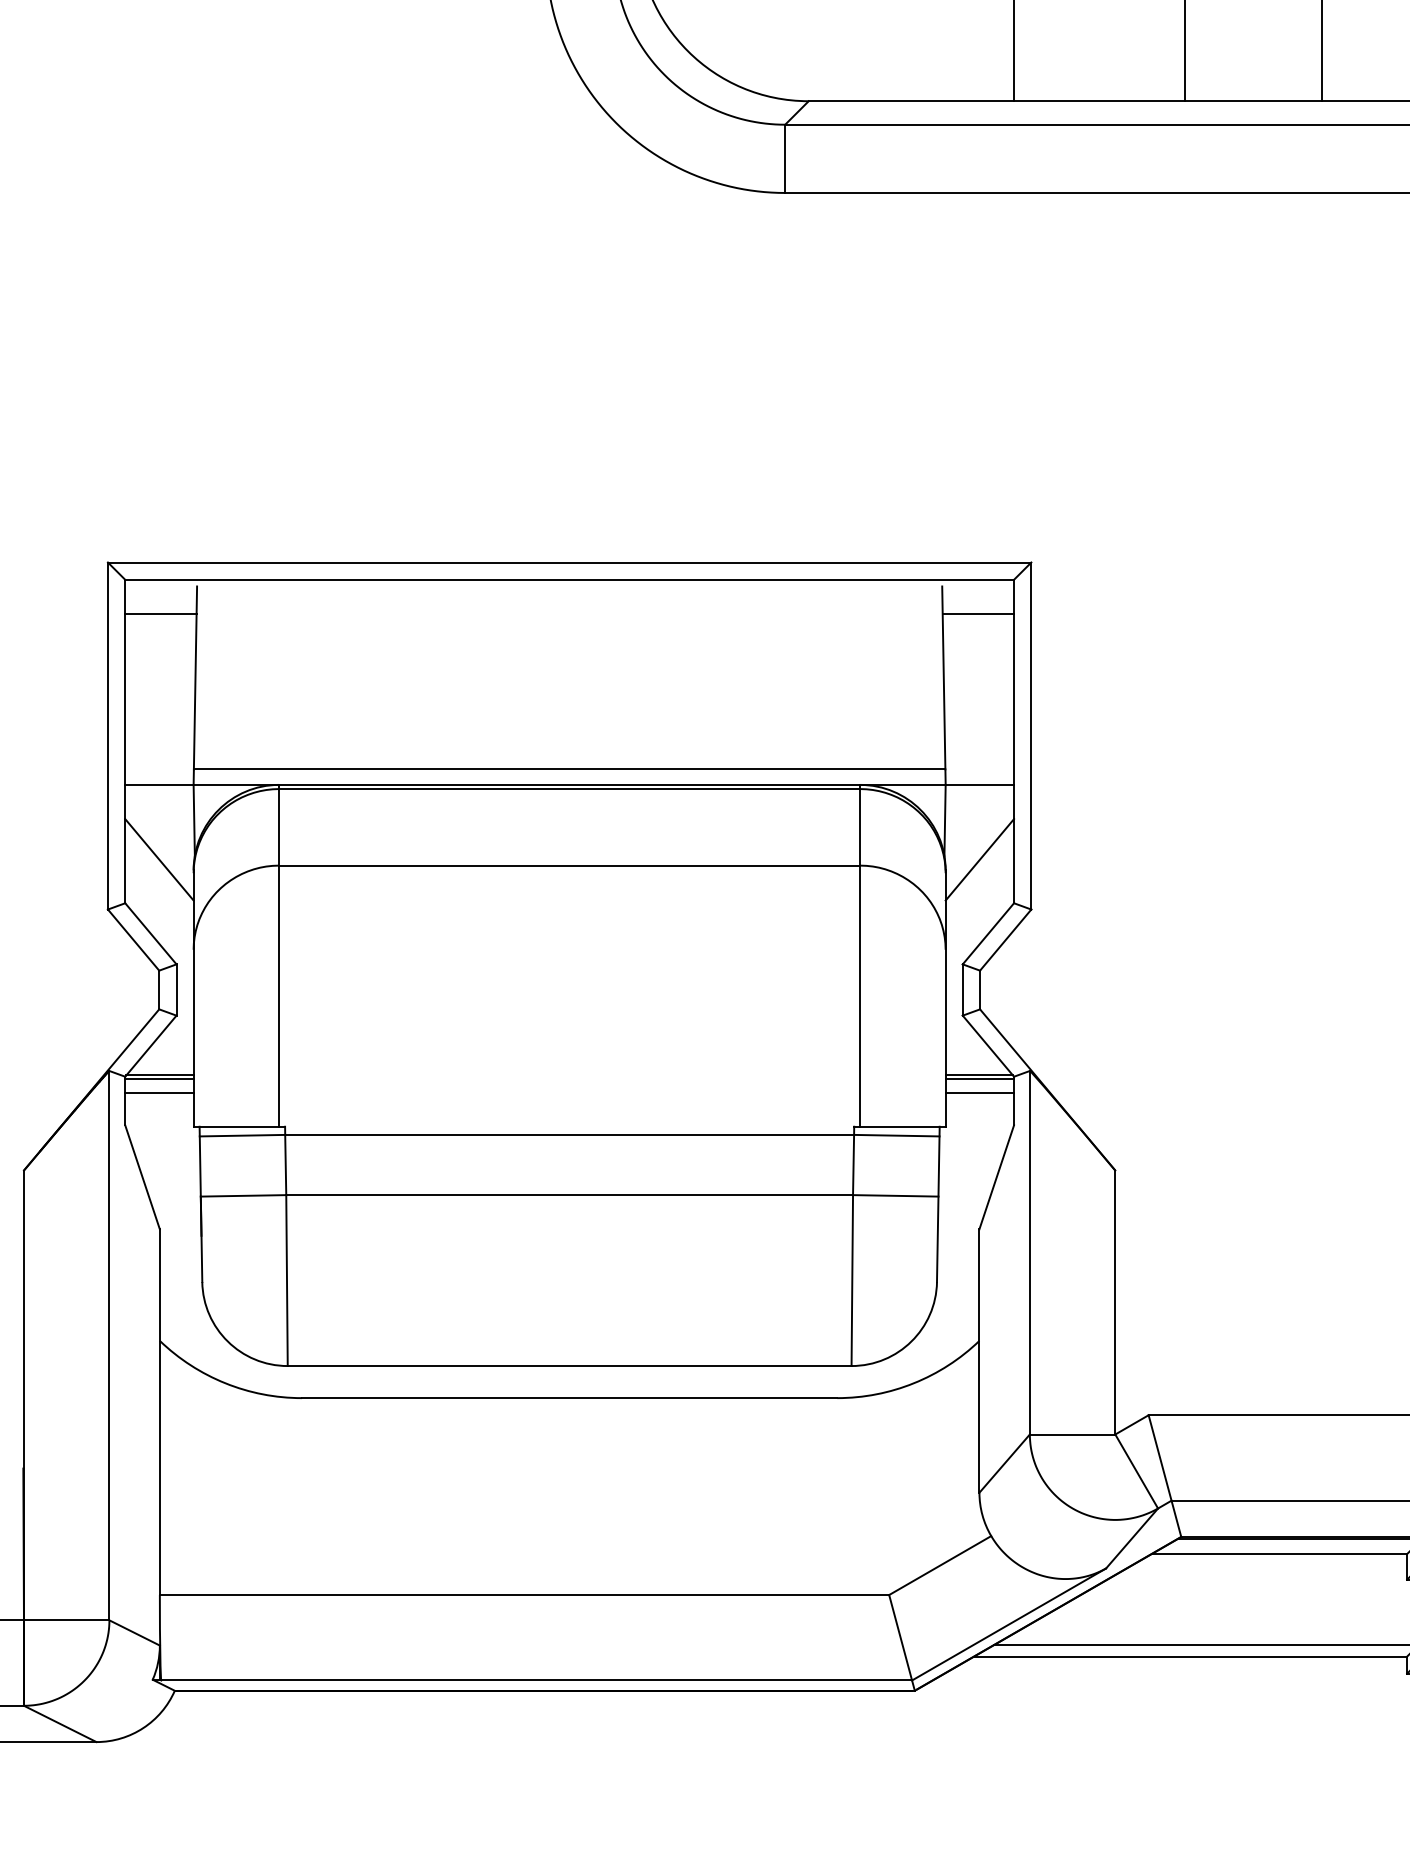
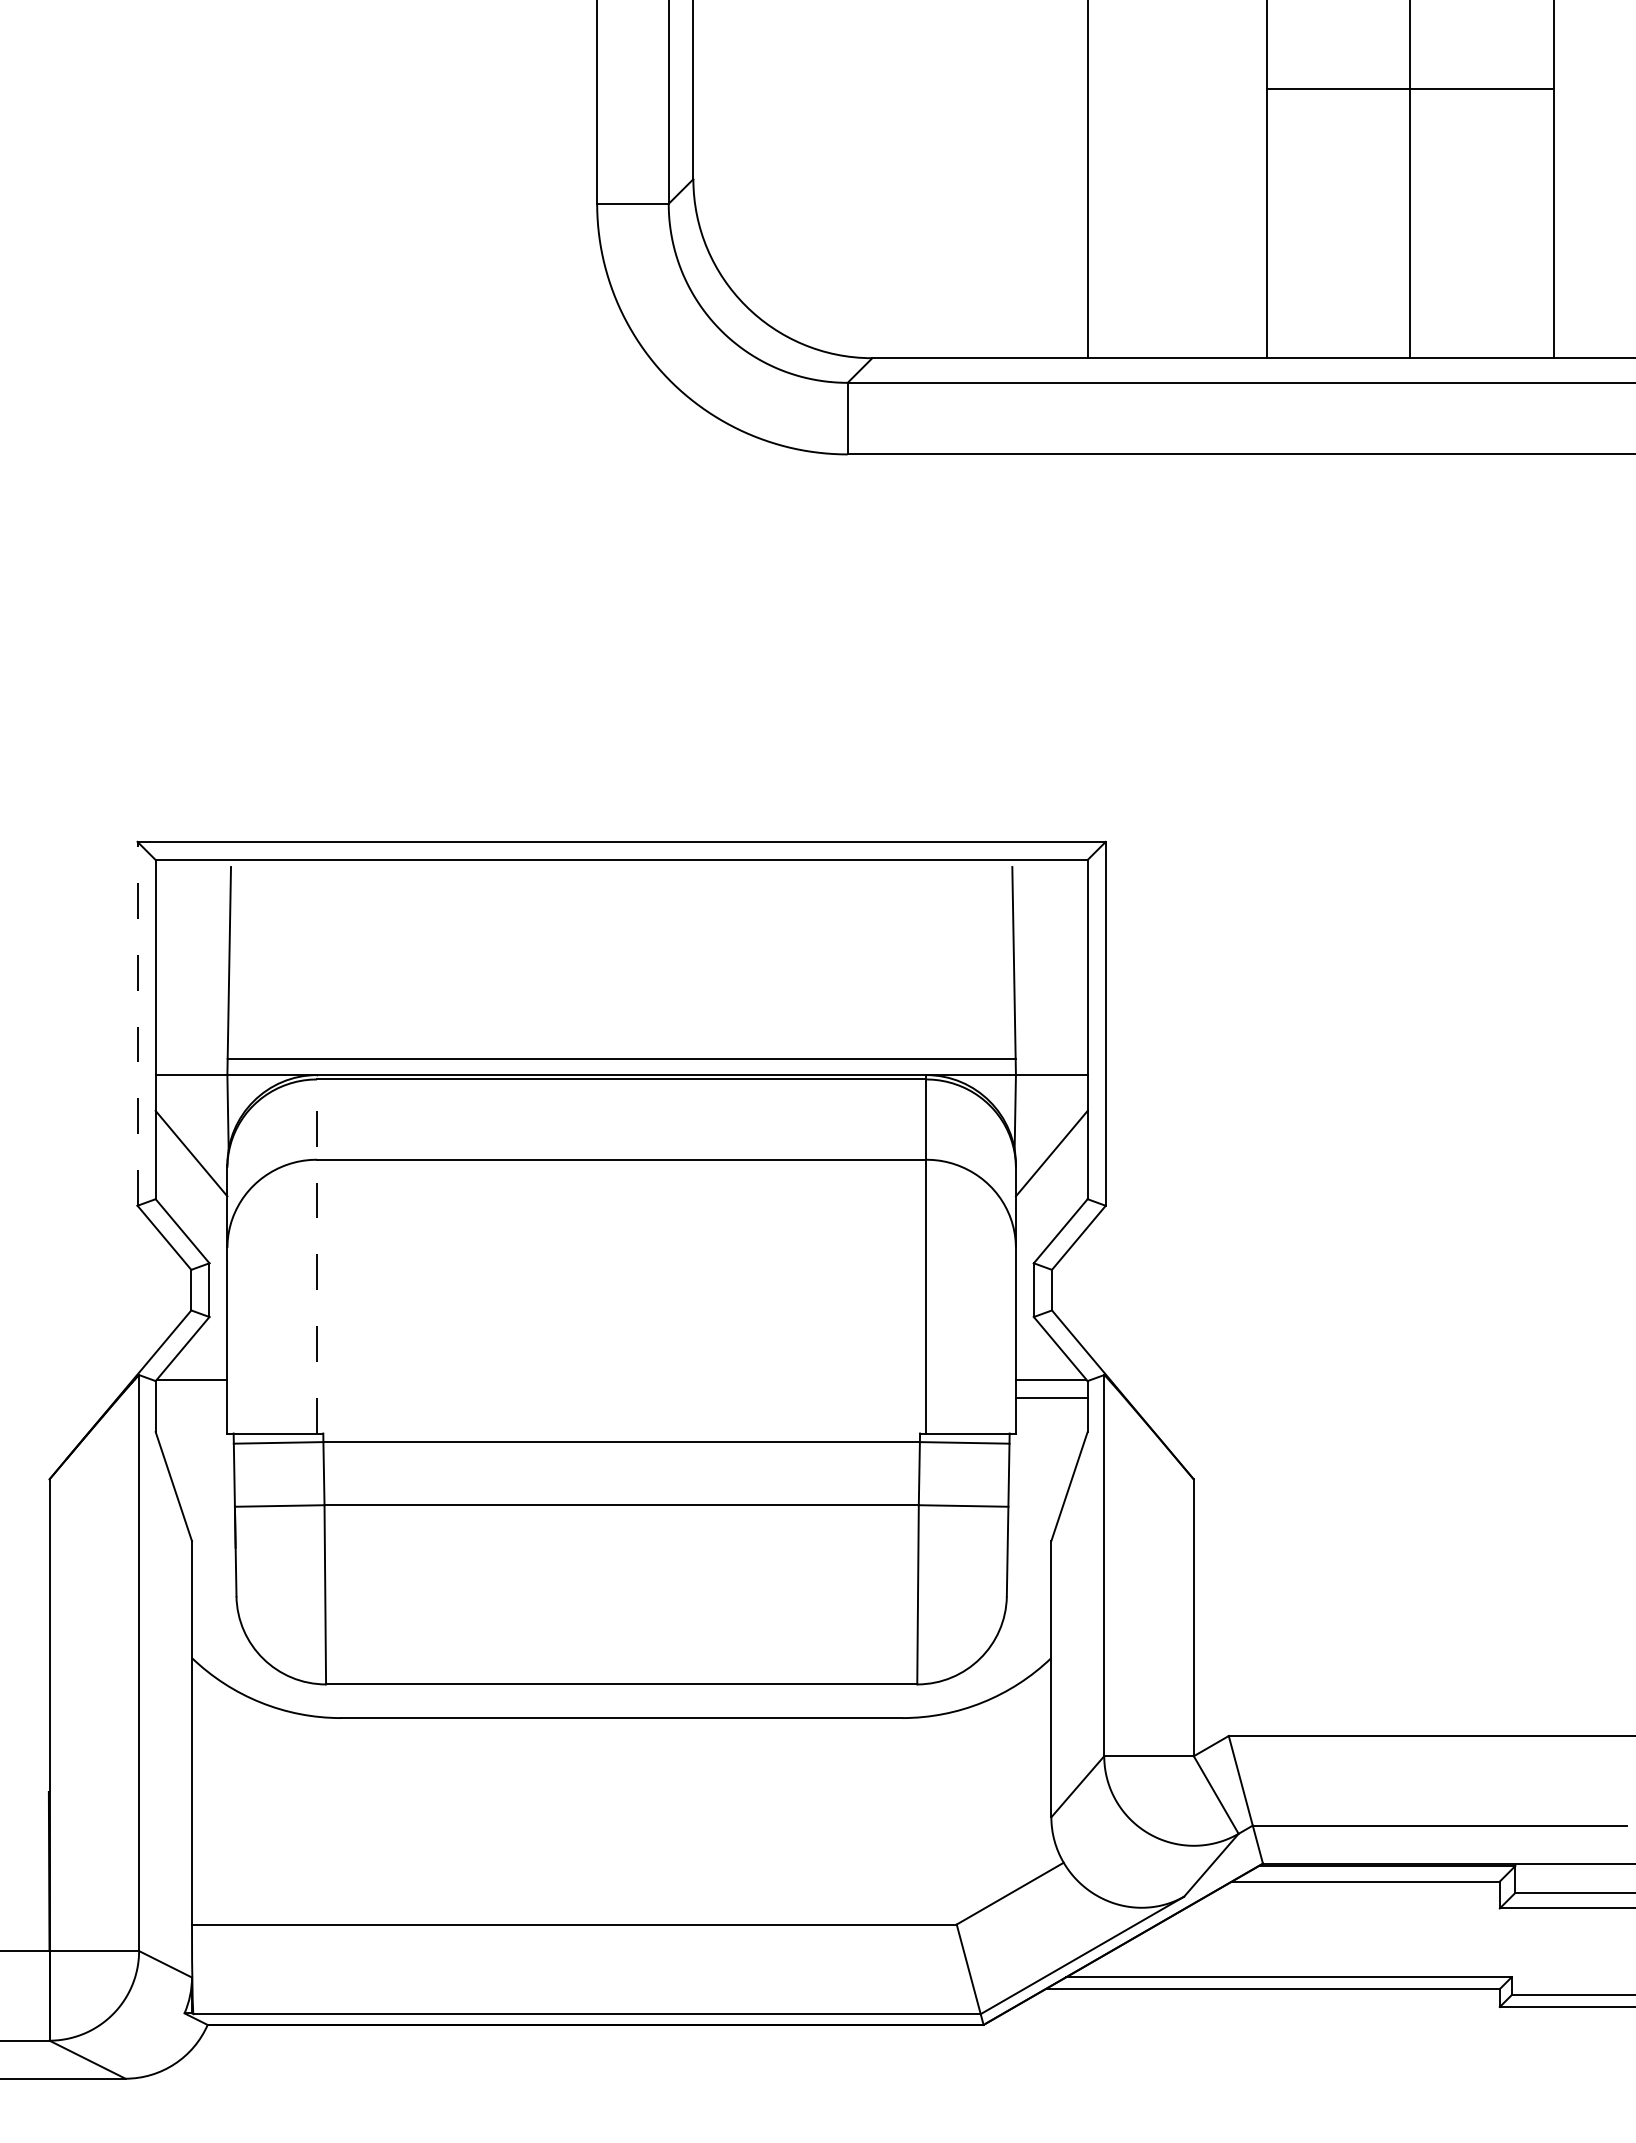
line: (160, 613) -> (192, 895), removed
line: (977, 613) -> (1049, 895), removed
line: (107, 735) -> (137, 1023), solid -> dashed
line: (279, 955) -> (317, 1253), solid -> dashed
line: (159, 1079) -> (191, 1383), removed
line: (979, 1079) -> (1051, 1383), removed
line: (159, 1092) -> (191, 1397), removed

